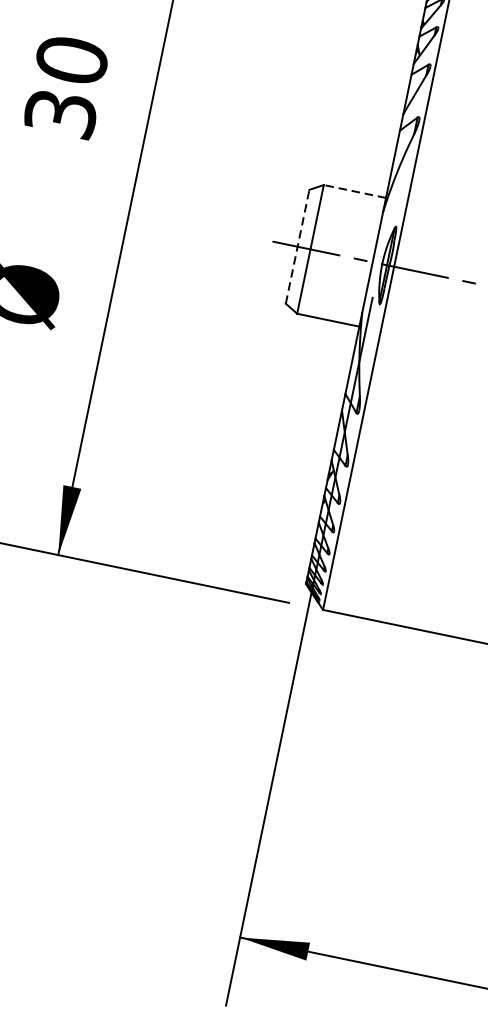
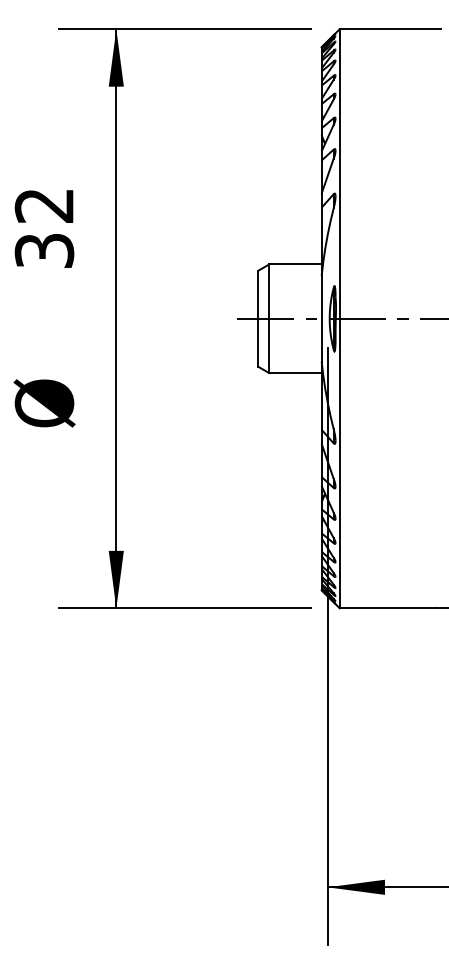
text: (72, 60) -> (44, 205), 30 -> 32
line: (353, 191) -> (294, 264), dashed -> solid
line: (297, 246) -> (258, 318), dashed -> solid

